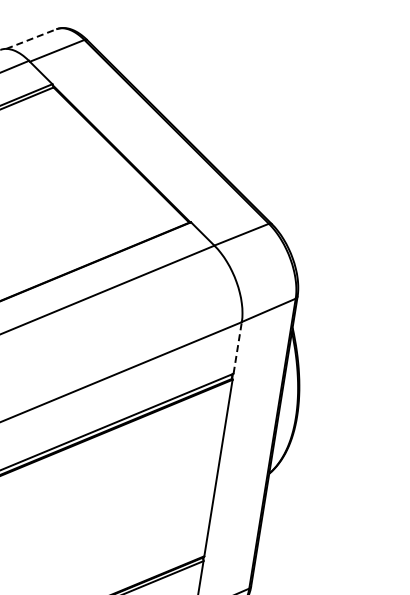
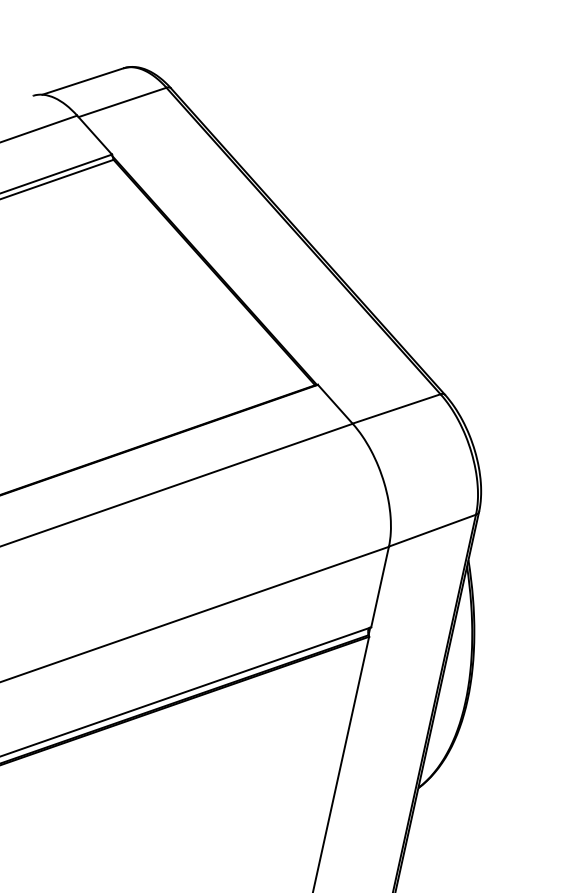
line: (31, 39) -> (83, 82), dashed -> solid
line: (237, 347) -> (379, 586), dashed -> solid

